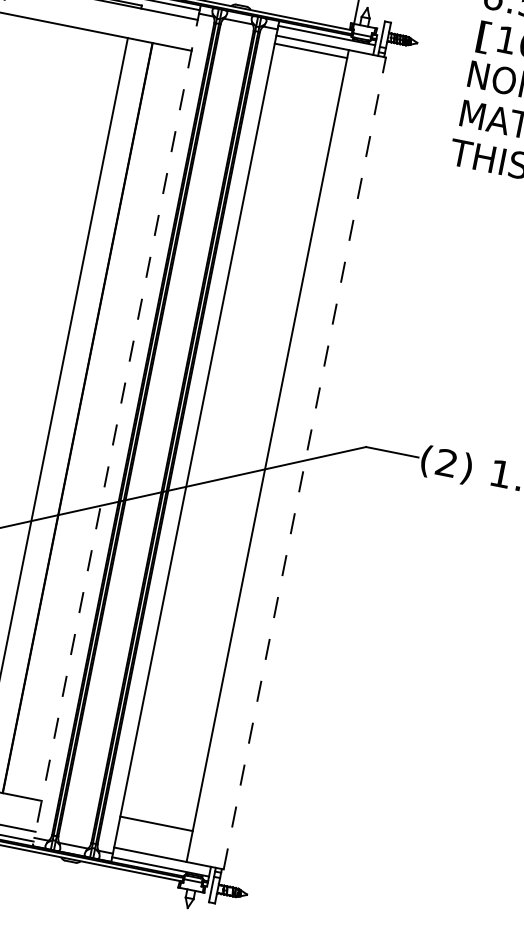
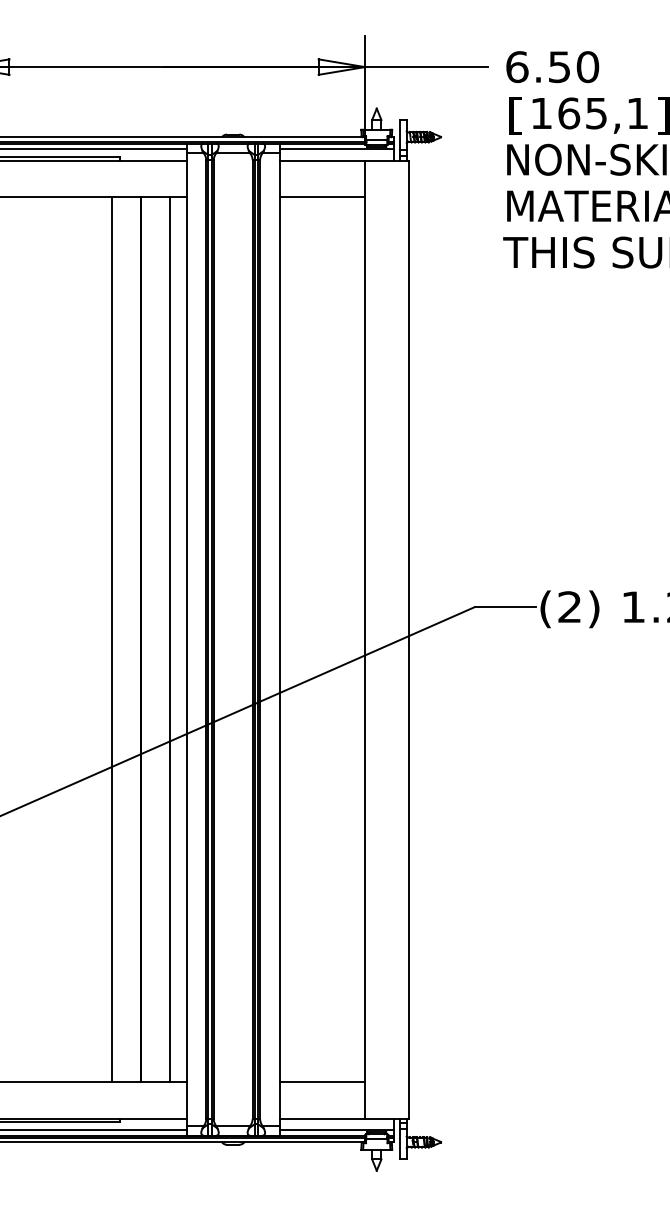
line: (311, 51) -> (322, 197), moved
line: (102, 422) -> (169, 639), added
line: (116, 426) -> (186, 640), dashed -> solid
line: (304, 463) -> (408, 639), dashed -> solid

